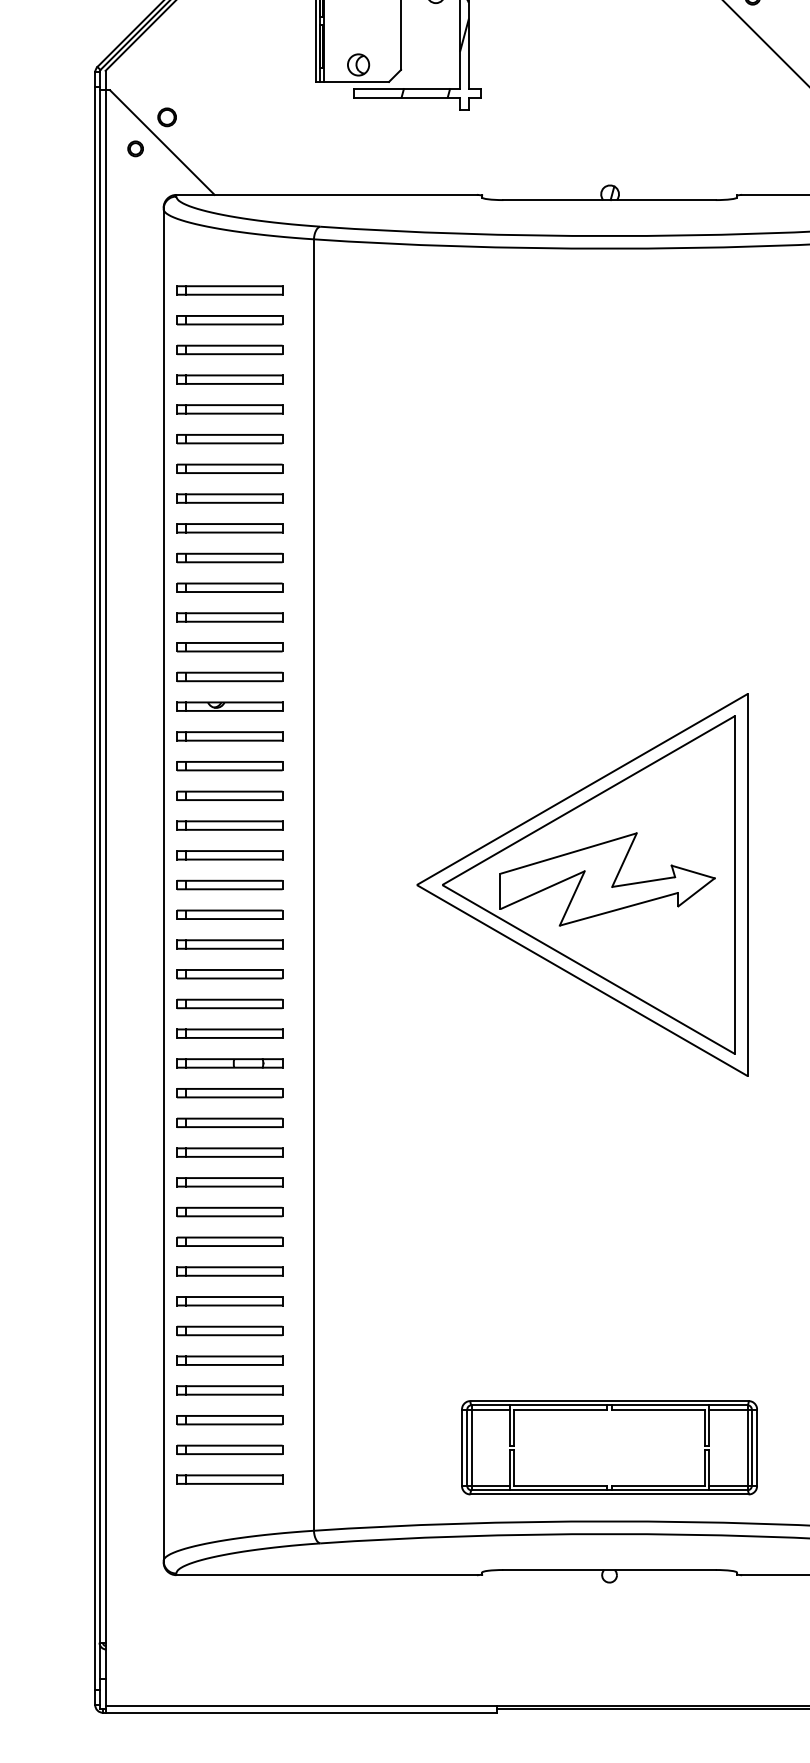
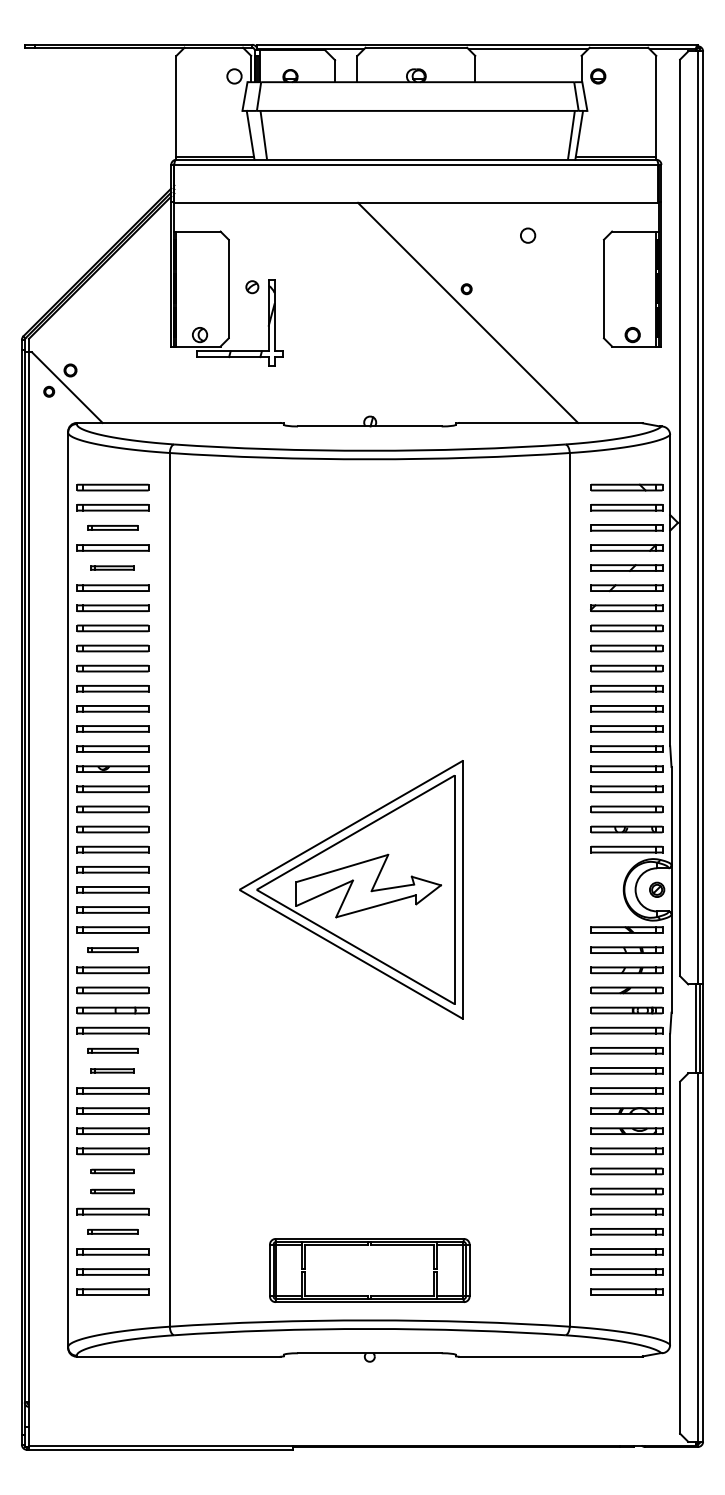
part: (229, 349) -> (112, 527), size x0.7
part: (229, 408) -> (112, 567), size x0.6
part: (229, 973) -> (112, 949), size x0.7
part: (229, 1122) -> (112, 1050), size x0.7
part: (229, 1152) -> (112, 1070), size x0.6
part: (229, 1301) -> (112, 1171), size x0.6
part: (229, 1330) -> (112, 1191), size x0.6
part: (229, 1390) -> (112, 1231), size x0.7

